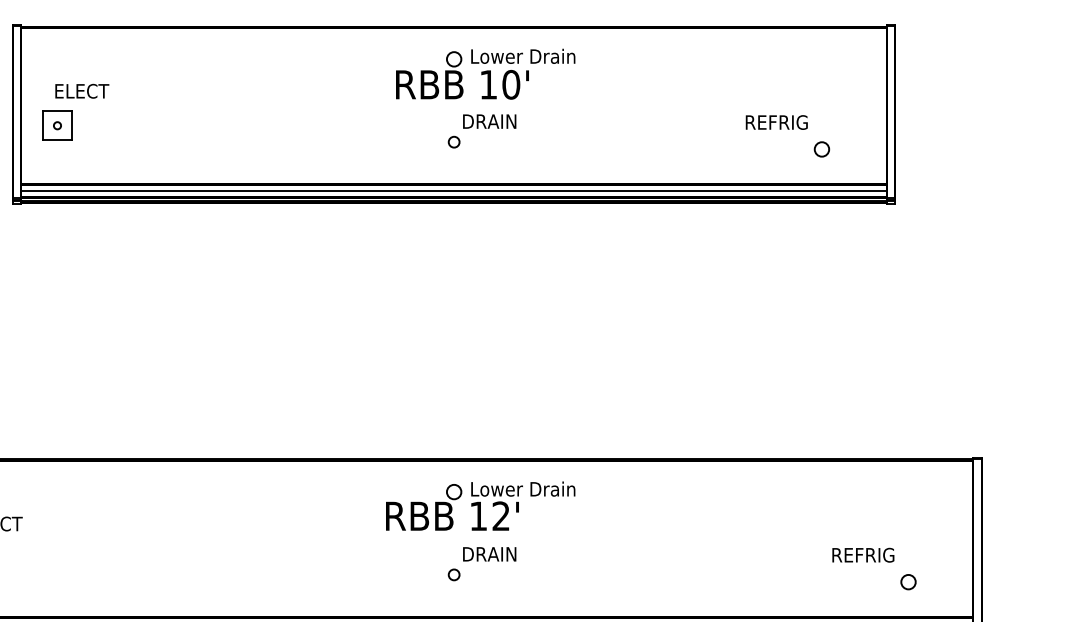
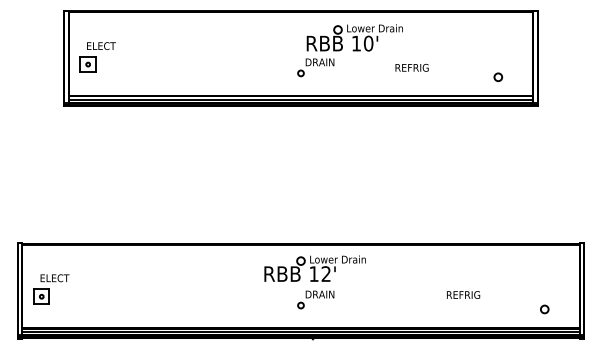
part: (484, 73) -> (354, 37), moved
text: (775, 121) -> (411, 67), moved
text: (863, 554) -> (463, 294), moved

